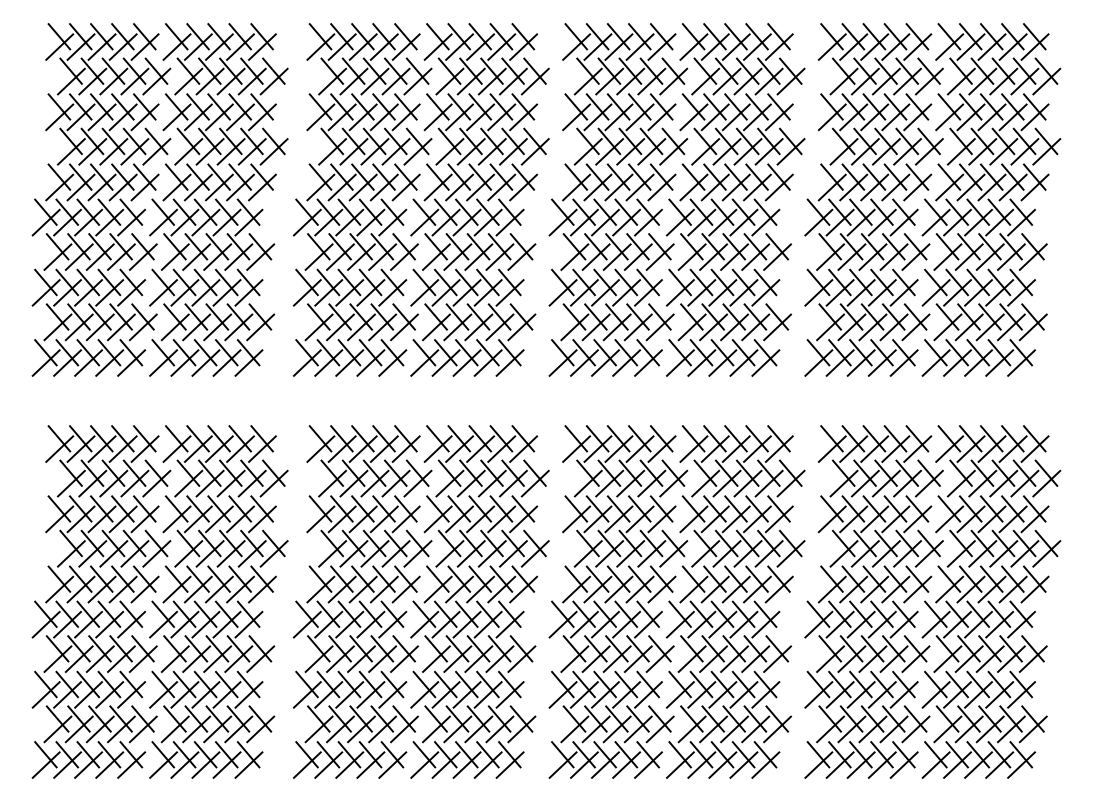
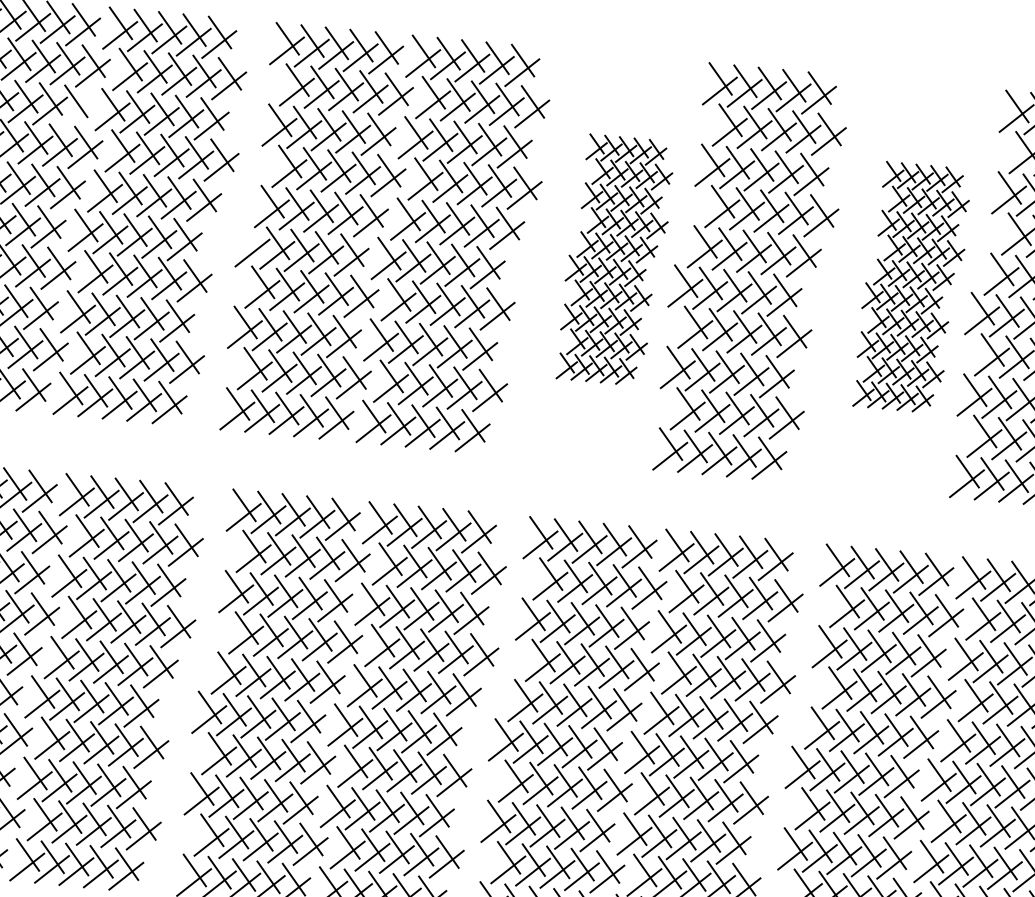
line: (144, 117) -> (74, 113), removed
part: (618, 199) -> (615, 259), size x0.6
part: (873, 199) -> (911, 287), size x0.6
line: (306, 211) -> (252, 240), removed

